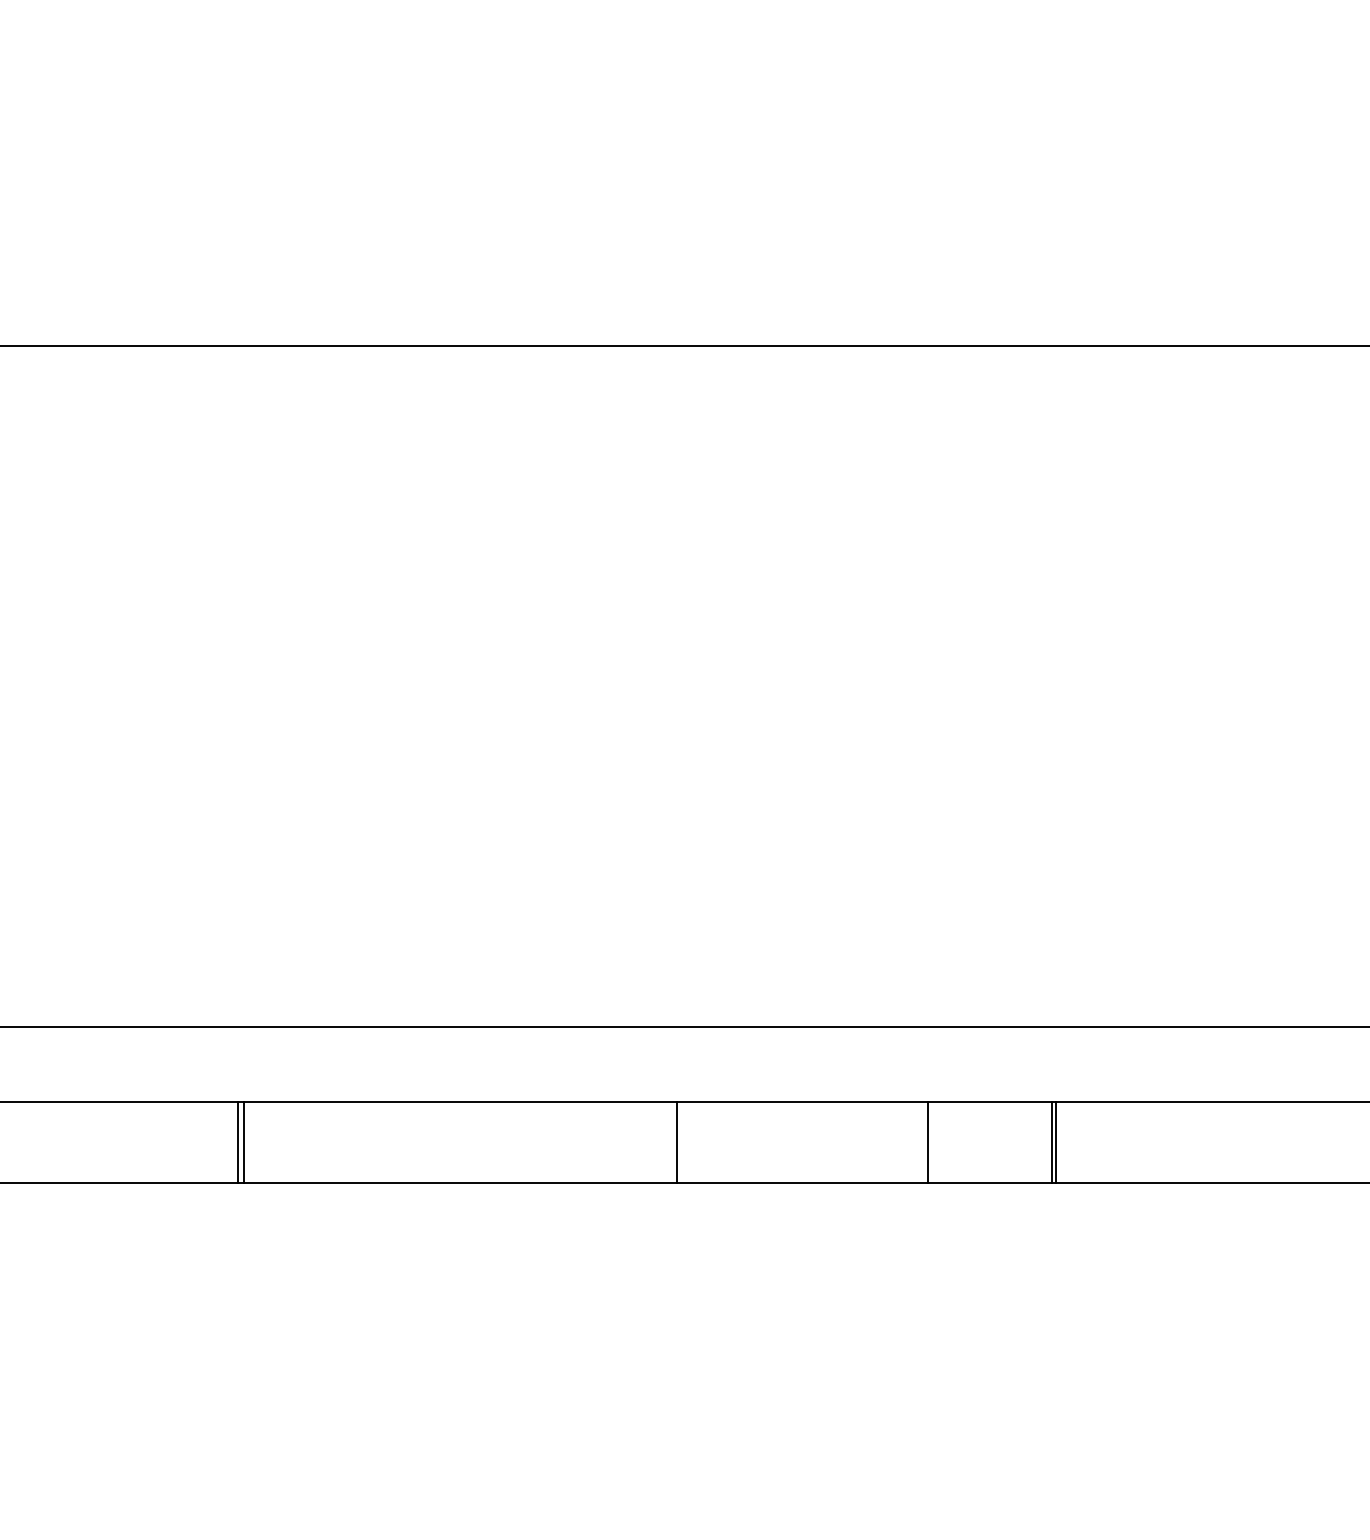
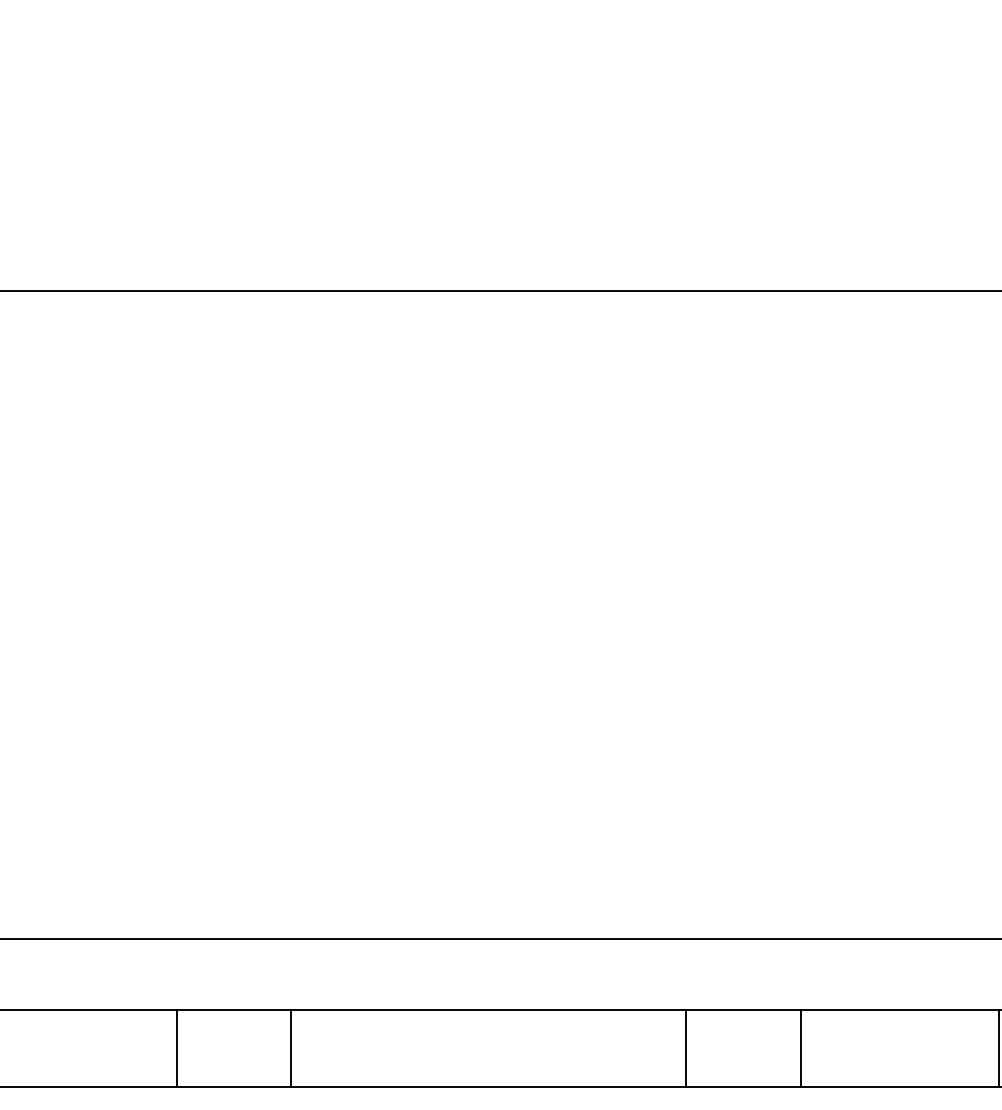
line: (238, 1142) -> (176, 1048), moved
line: (244, 1142) -> (291, 1048), moved
line: (677, 1142) -> (686, 1048), moved
line: (927, 1142) -> (800, 1048), moved

